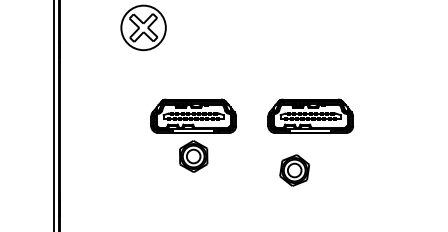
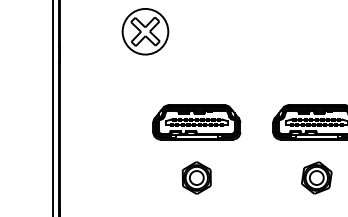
part: (193, 156) -> (196, 177), moved
part: (294, 170) -> (316, 177), moved

